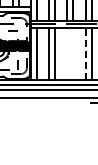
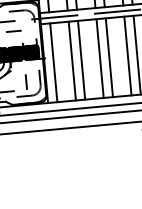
line: (67, 53) -> (100, 57), added
line: (73, 53) -> (109, 57), added
line: (85, 53) -> (127, 55), dashed -> solid

